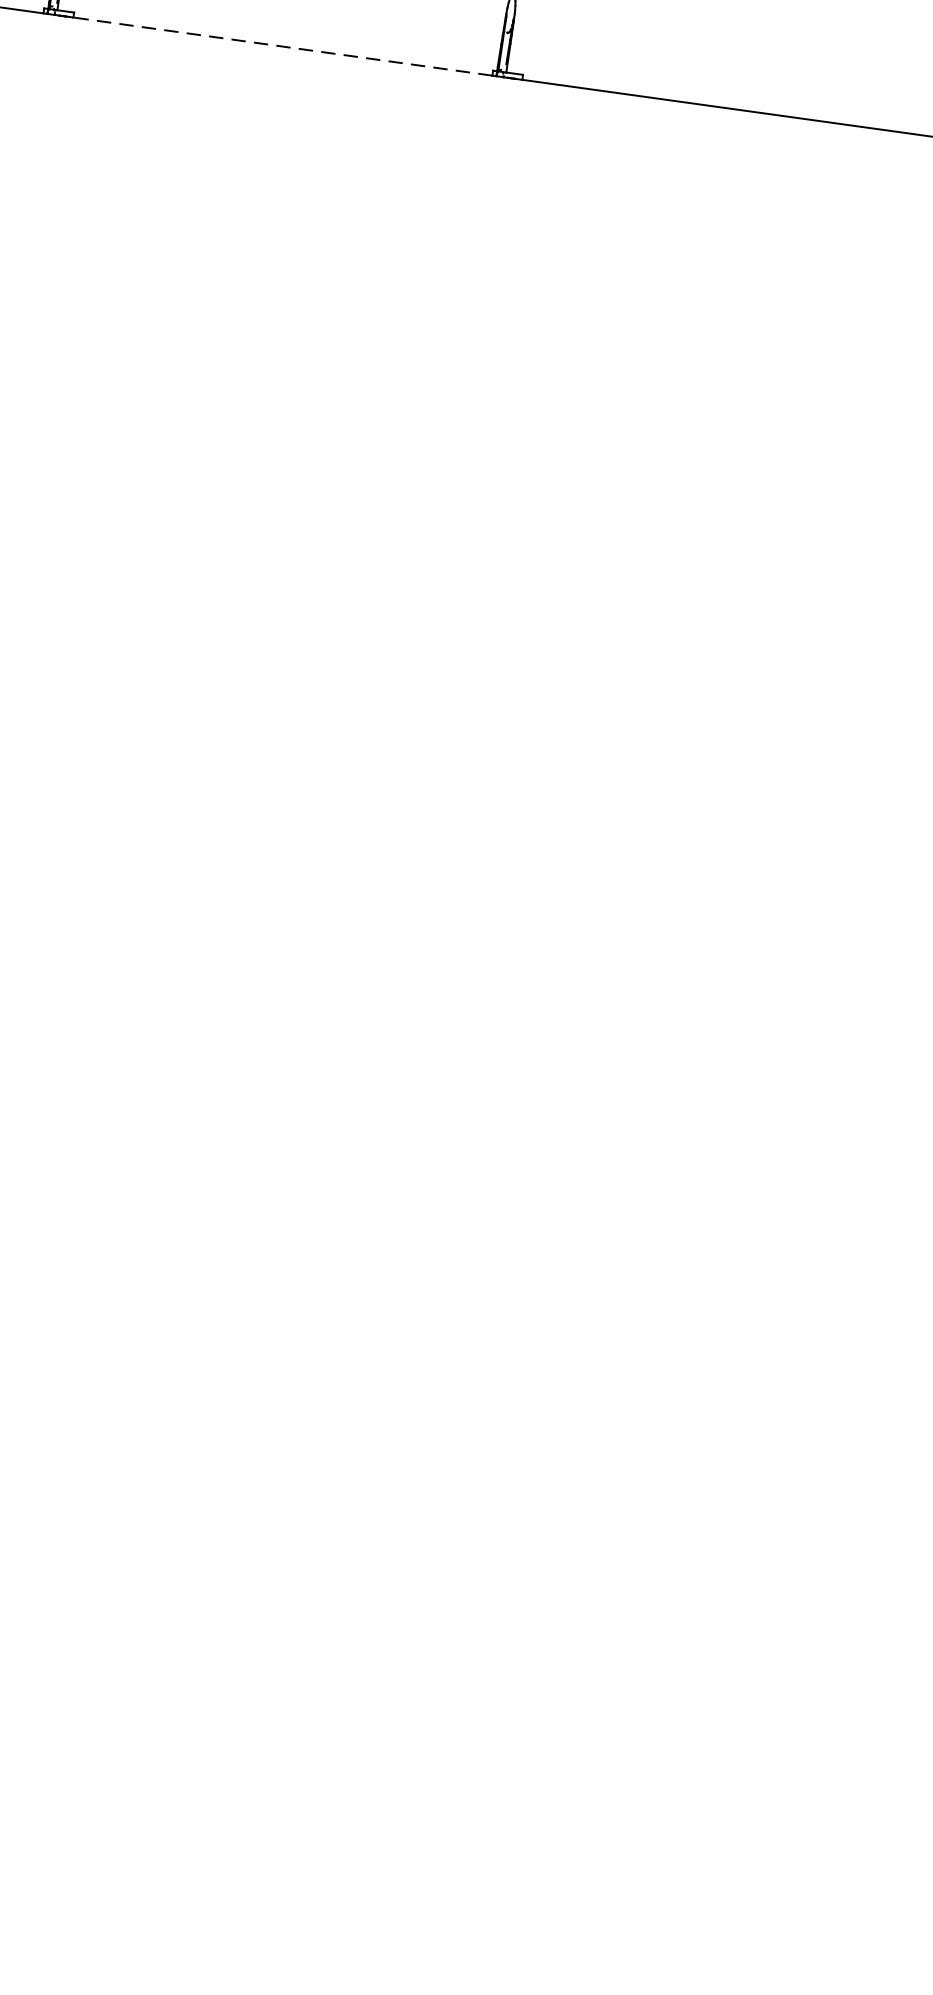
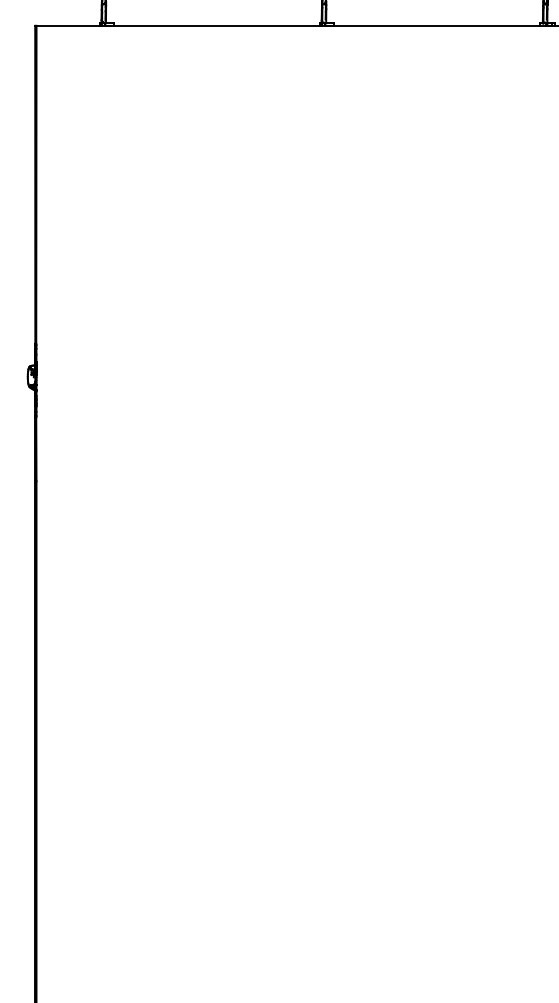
line: (282, 45) -> (216, 25), dashed -> solid

